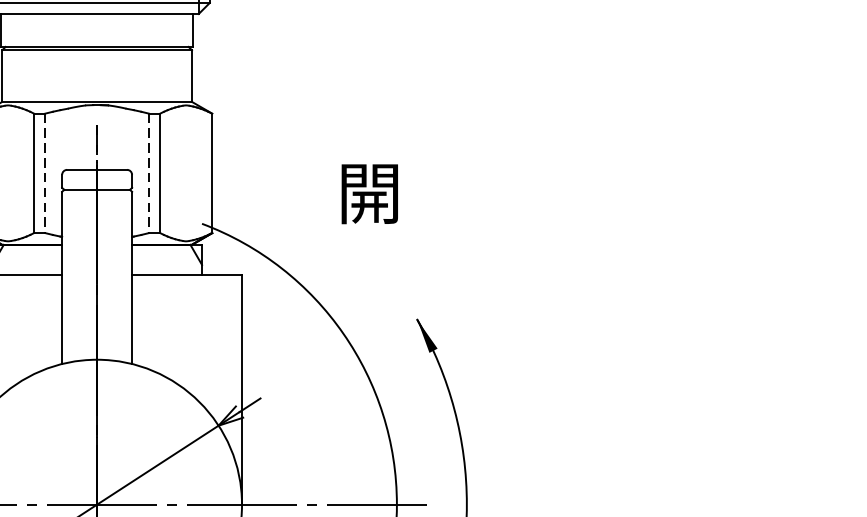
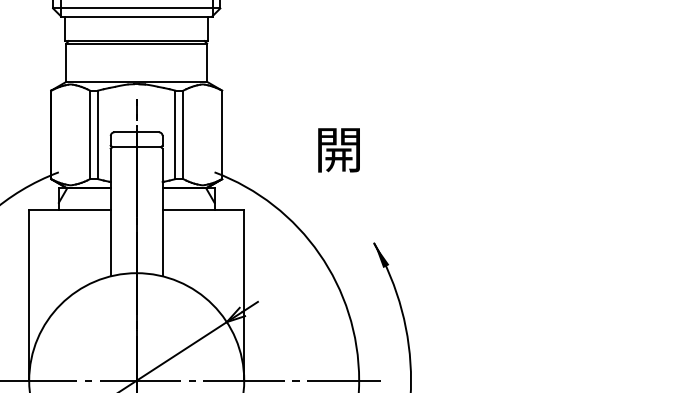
line: (45, 174) -> (98, 135), dashed -> solid
line: (149, 174) -> (175, 135), dashed -> solid

